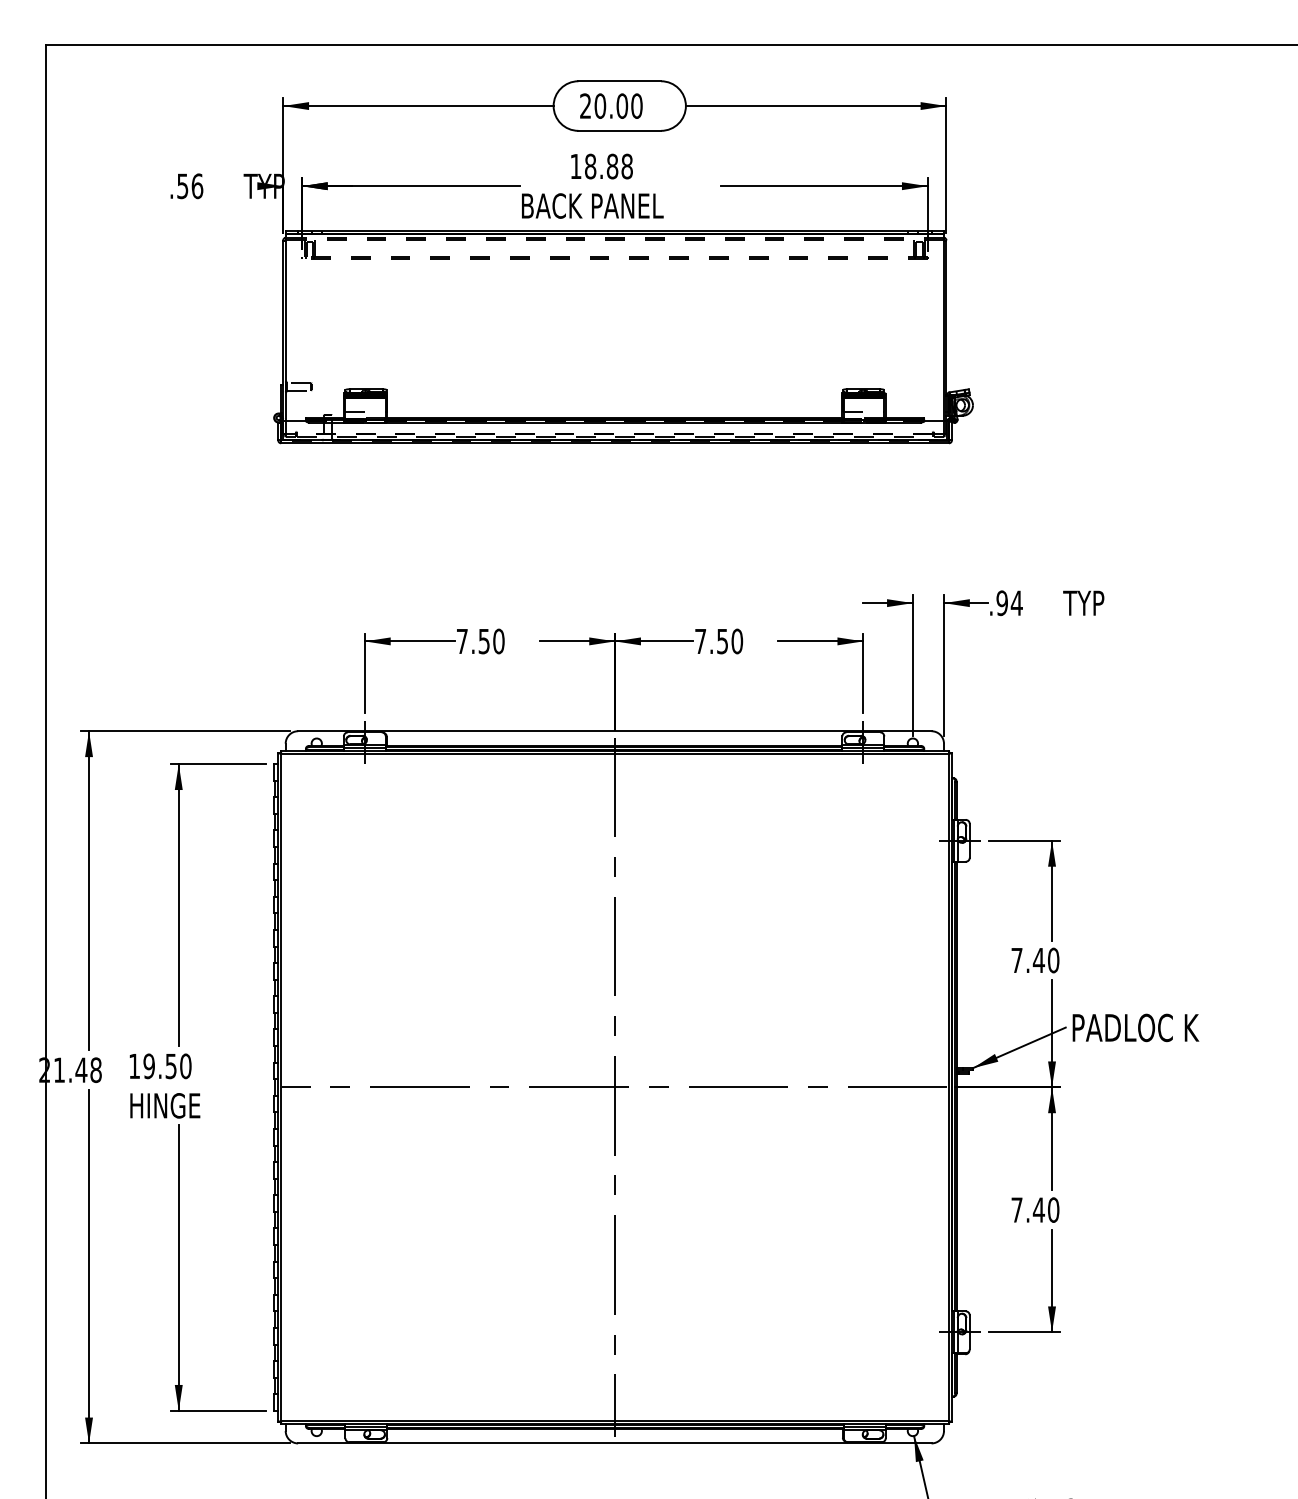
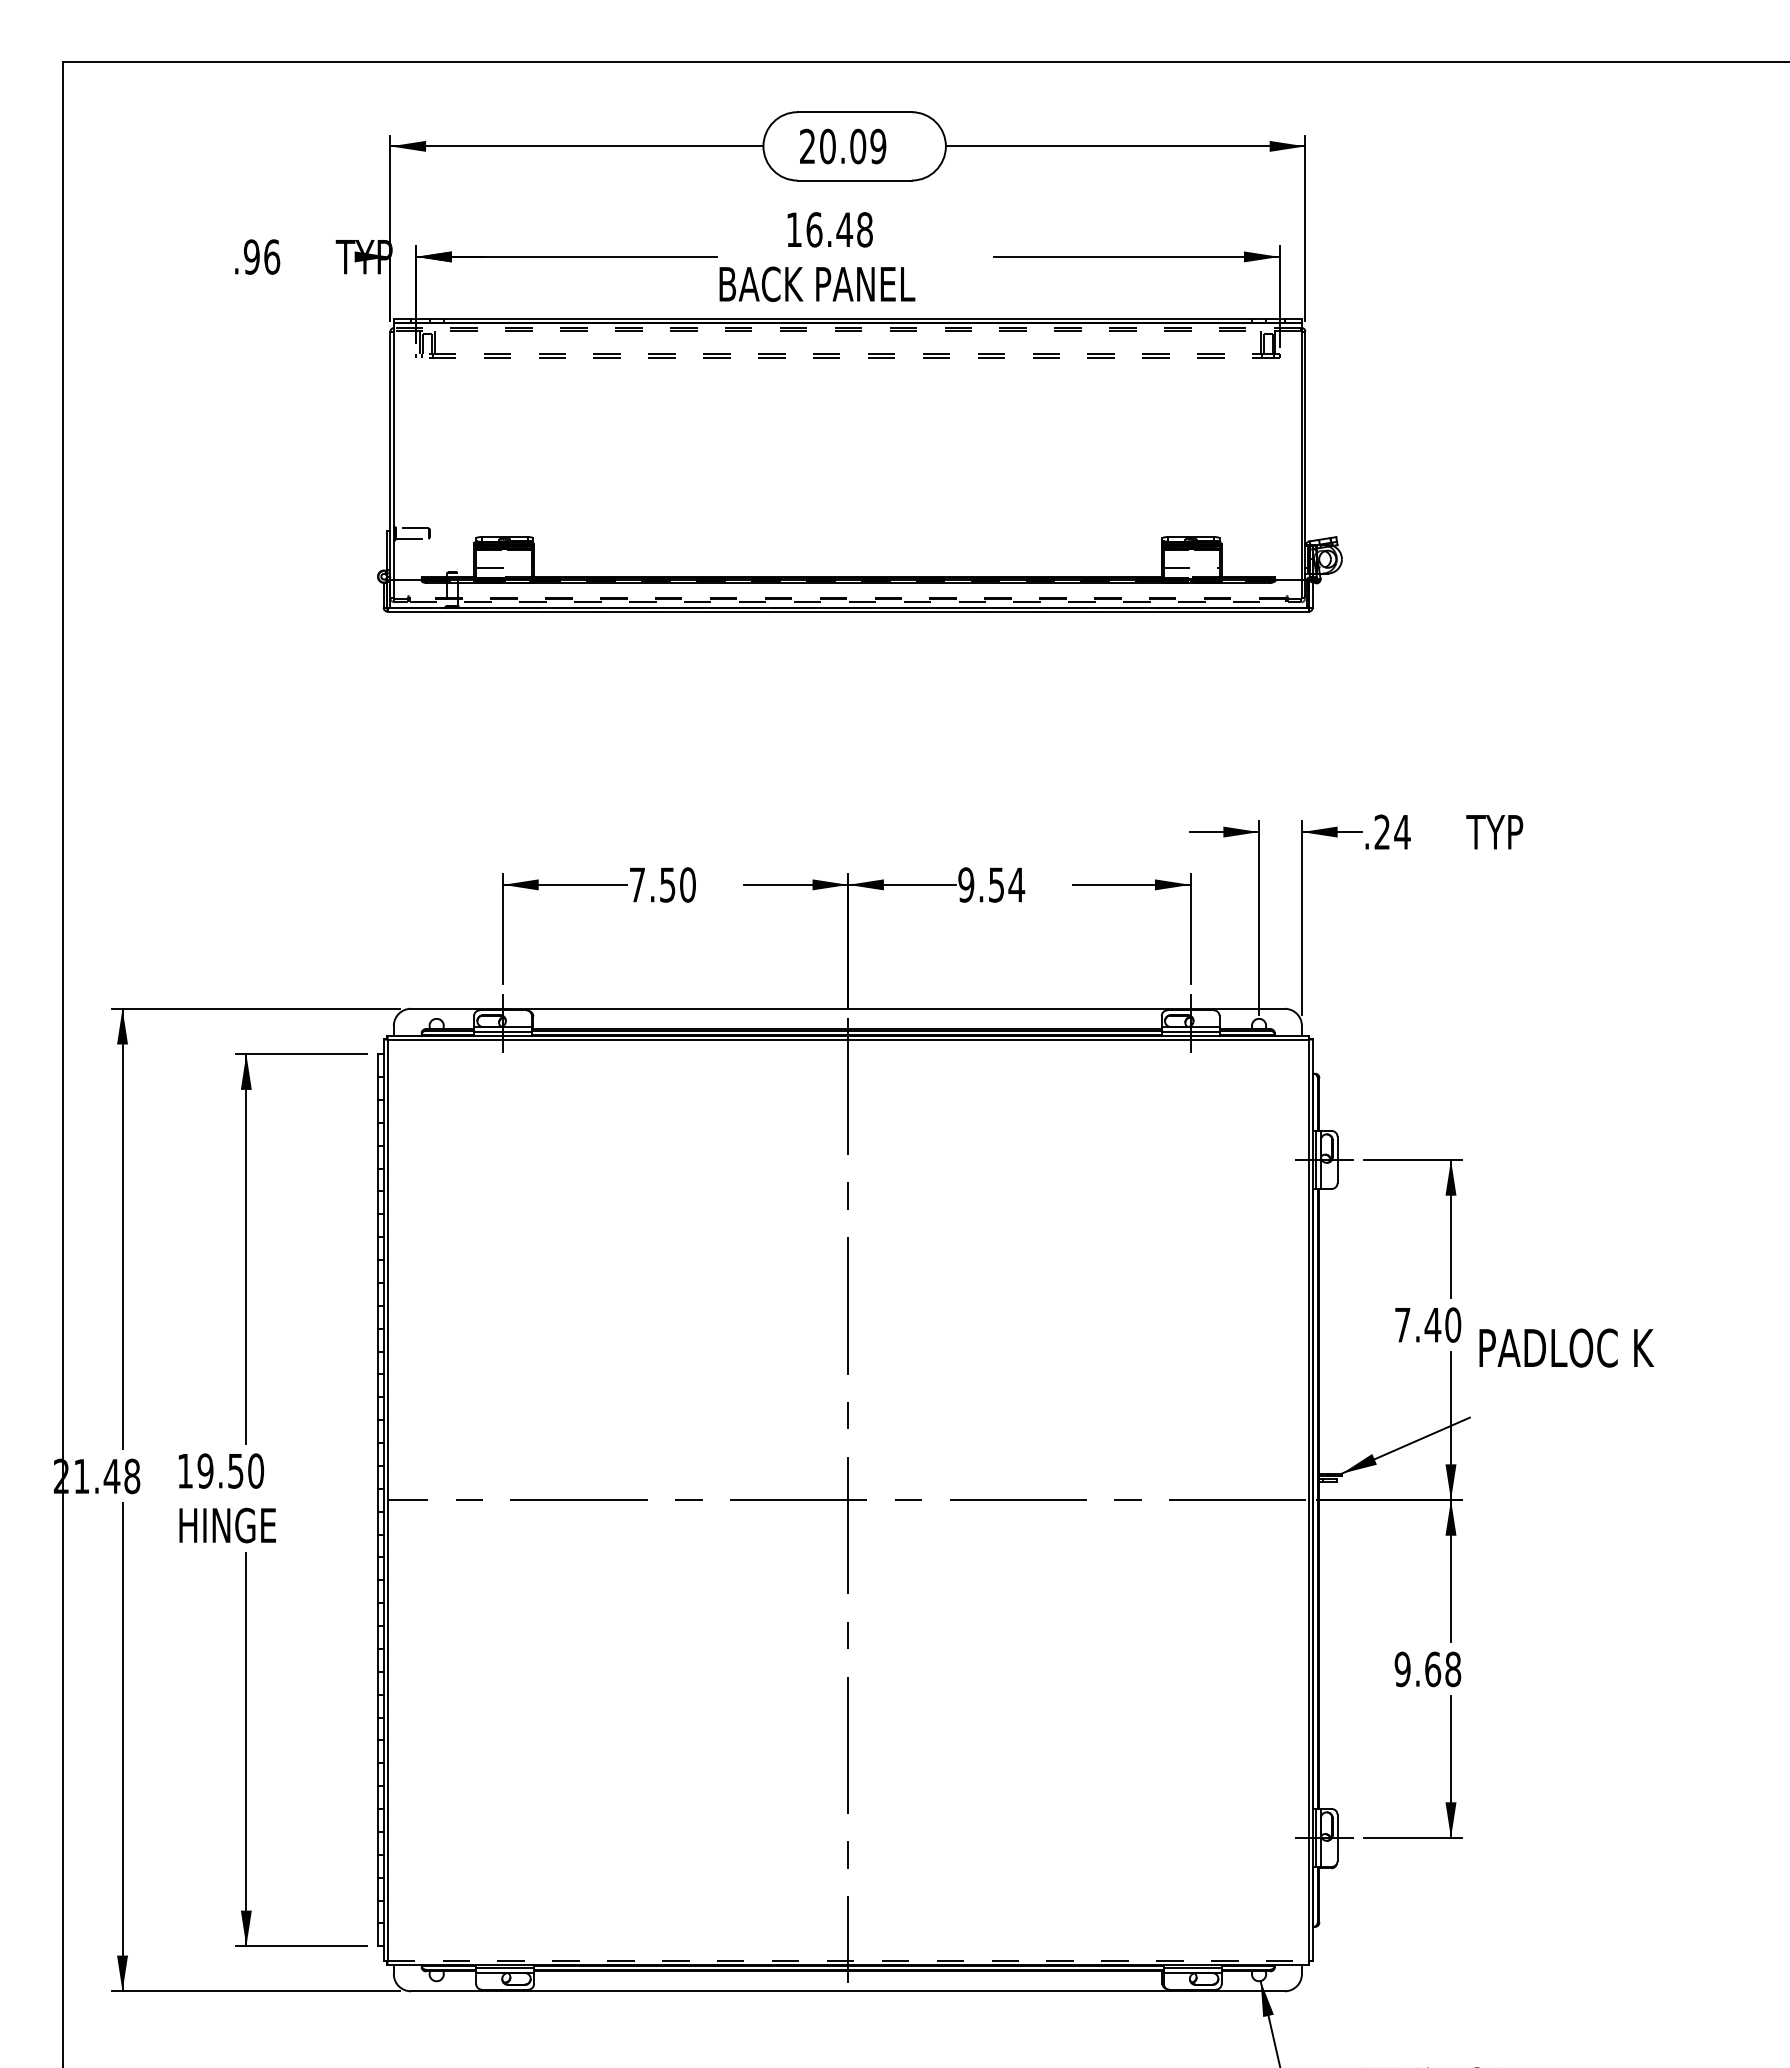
text: (637, 106) -> (878, 146), 20.00 -> 20.09
text: (601, 166) -> (829, 229), 18.88 -> 16.48
text: (182, 185) -> (251, 256), .56 -> .96
text: (1002, 602) -> (1382, 831), .94 -> .24
text: (718, 641) -> (991, 884), 7.50 -> 9.54
text: (1135, 1027) -> (1566, 1347), moved
text: (1035, 1210) -> (1427, 1669), 7.40 -> 9.68
line: (615, 1421) -> (848, 1960), solid -> dashed

